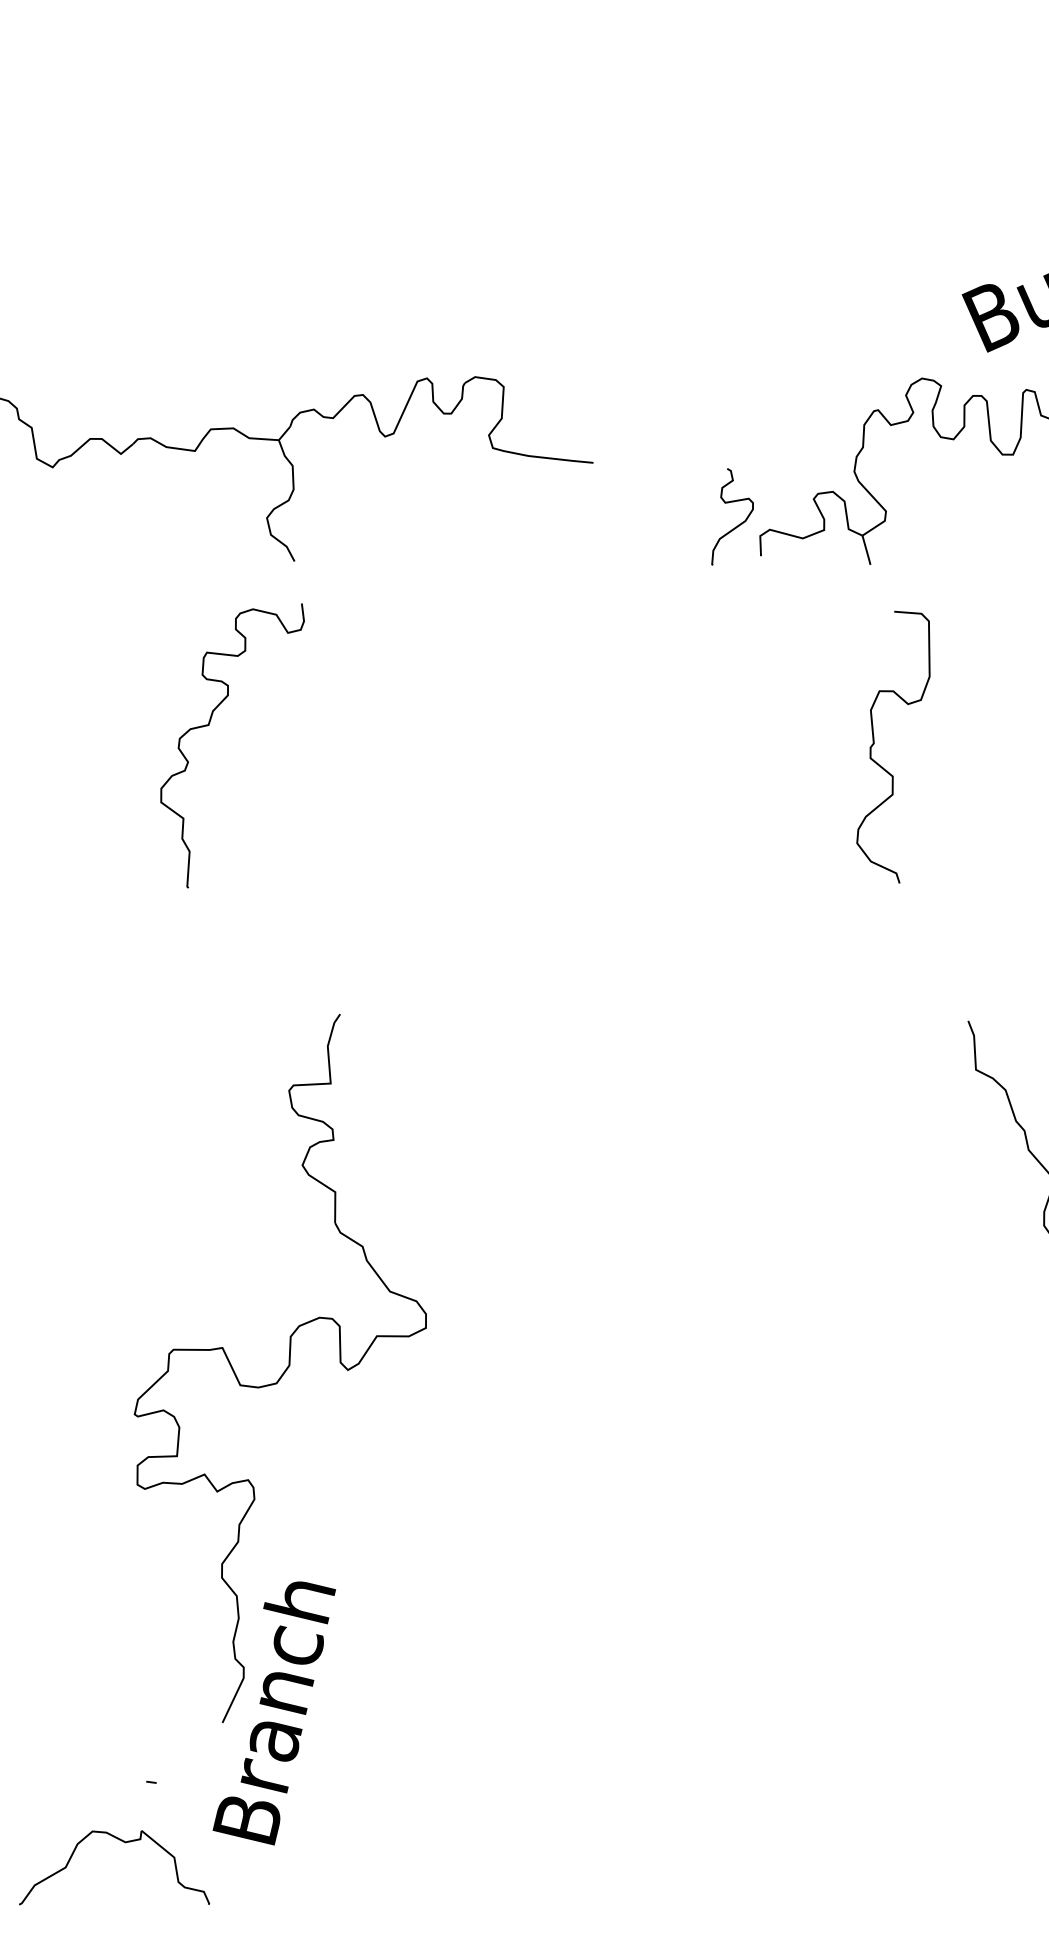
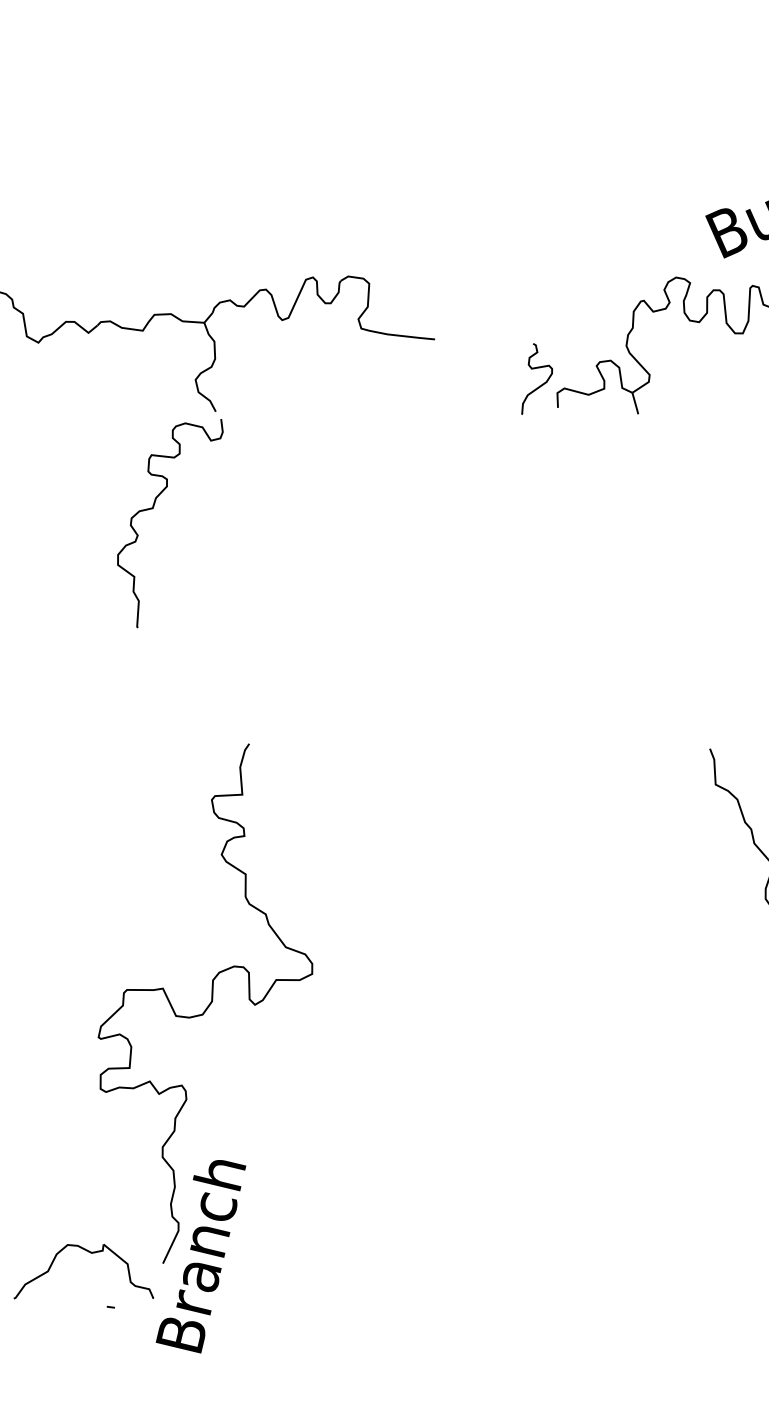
curve: (209, 725) -> (153, 508), moved
curve: (874, 744) -> (641, 545), removed
part: (125, 1843) -> (91, 1253), moved

